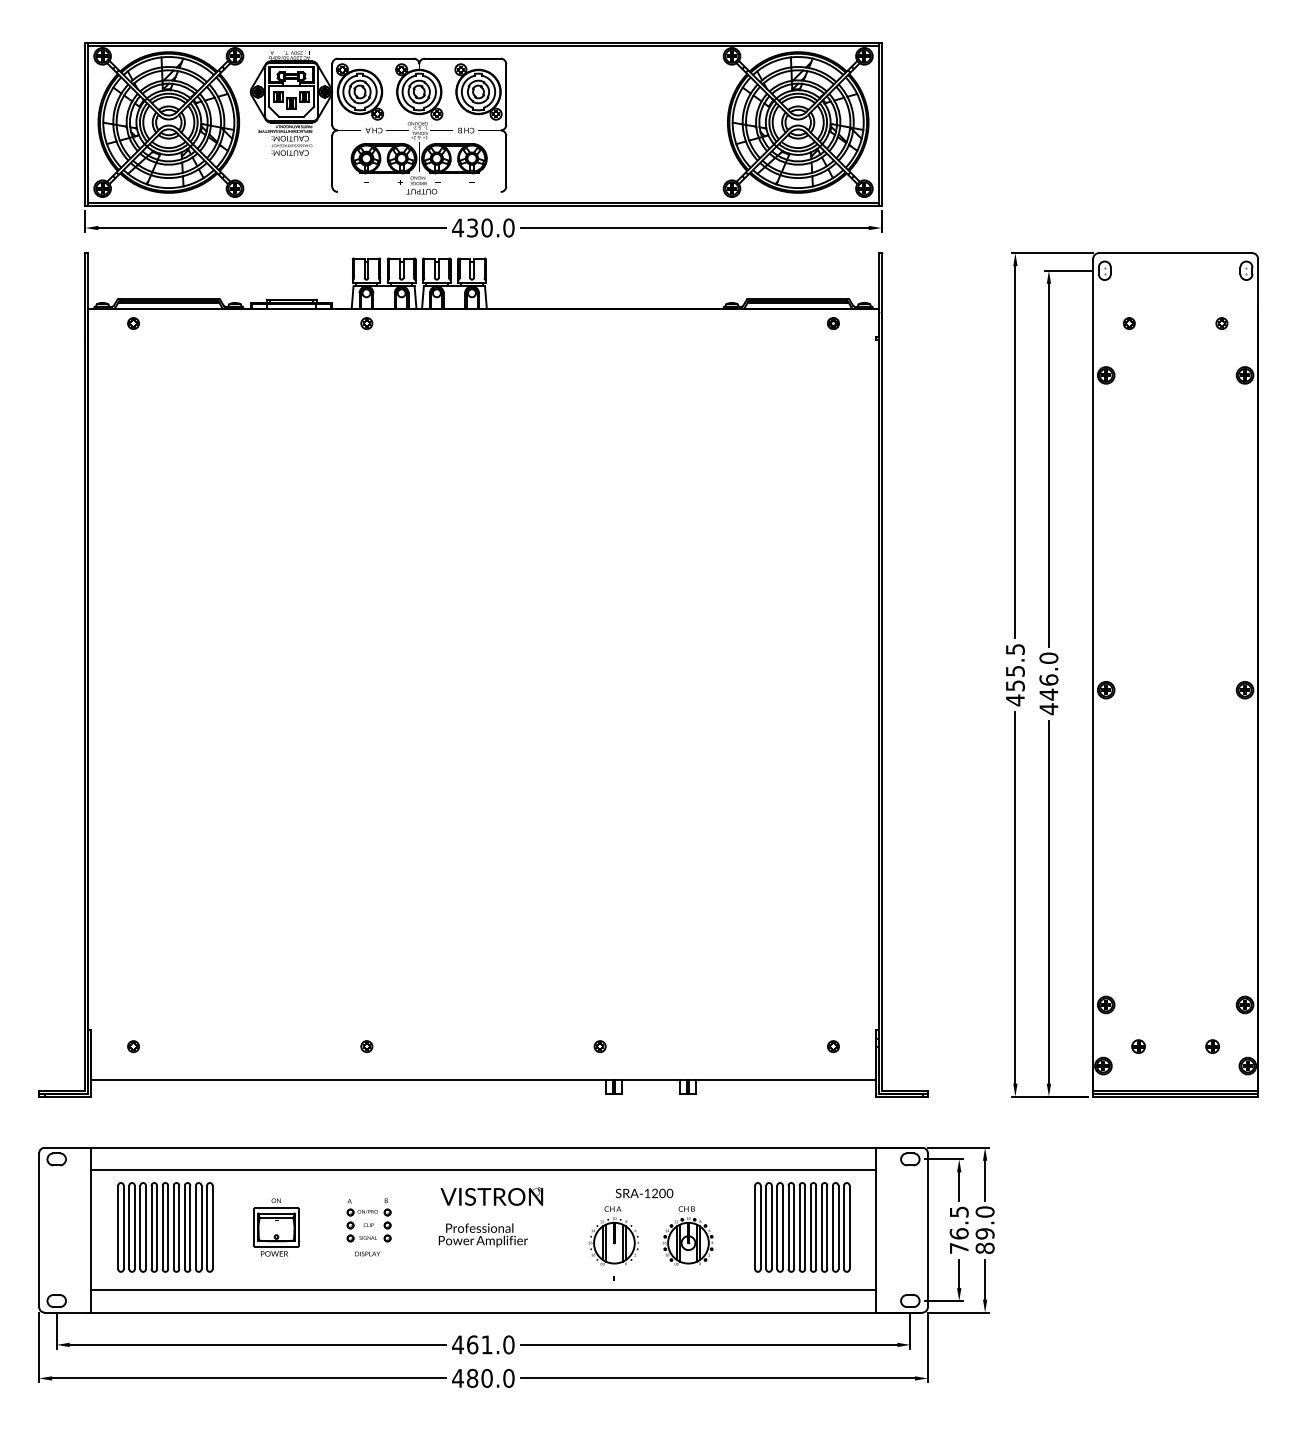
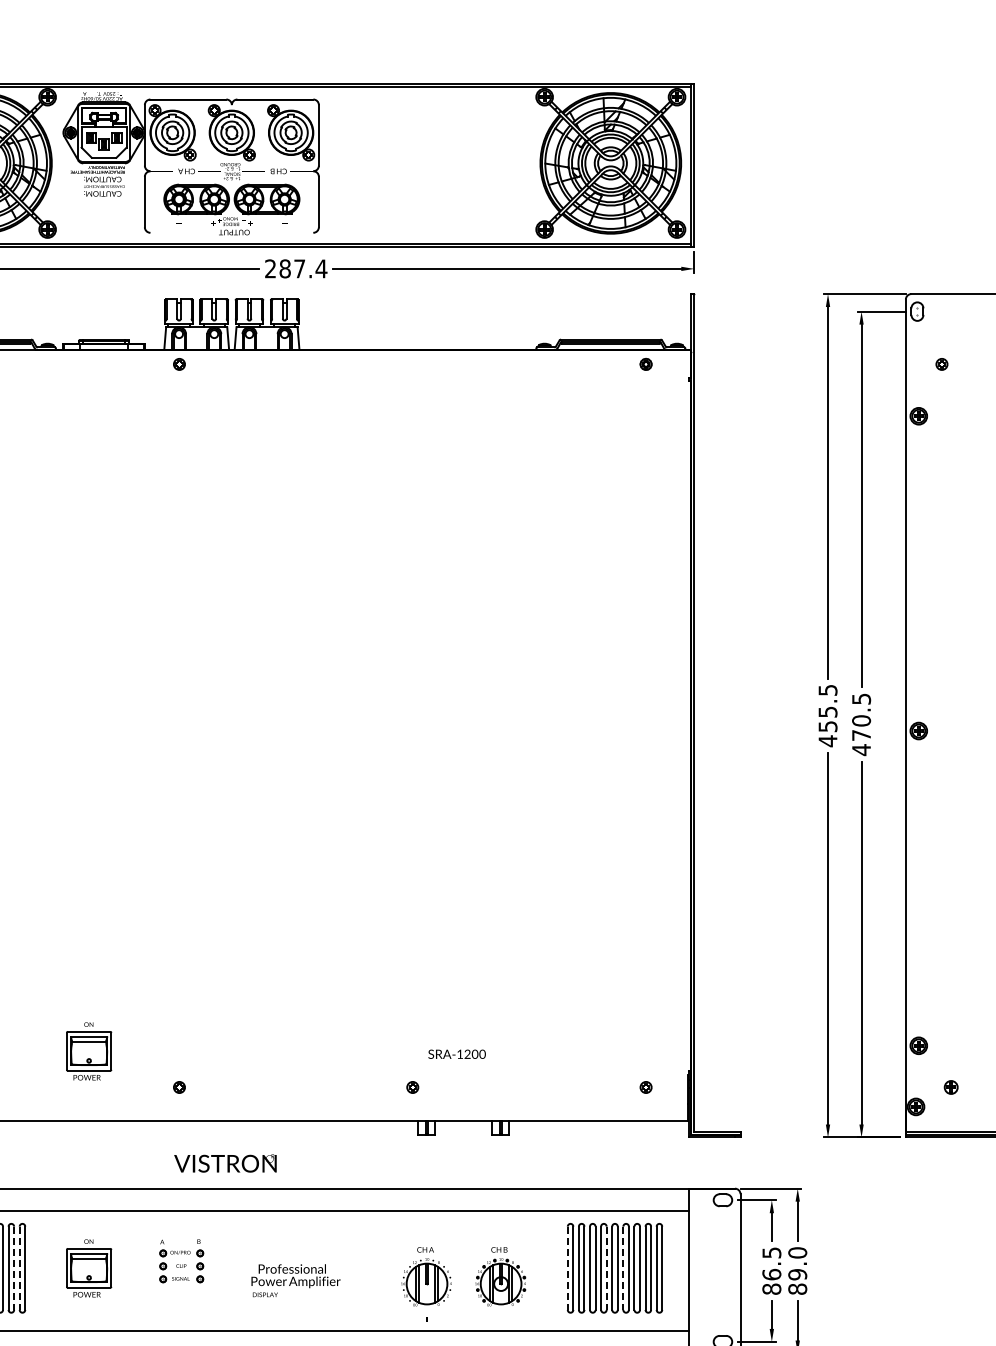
text: (483, 227) -> (296, 268), 430.0 -> 287.4
text: (1048, 676) -> (861, 717), 446.0 -> 470.5
part: (276, 1010) -> (89, 1051), added
text: (644, 1193) -> (457, 1054), moved
text: (491, 1196) -> (225, 1163), moved
line: (201, 1227) -> (14, 1268), solid -> dashed
line: (207, 1227) -> (20, 1268), solid -> dashed
line: (755, 1227) -> (568, 1268), solid -> dashed
line: (794, 1227) -> (607, 1268), solid -> dashed
line: (810, 1227) -> (623, 1268), solid -> dashed
text: (958, 1247) -> (771, 1288), 76.5 -> 86.5
text: (367, 1253) -> (265, 1294), moved

